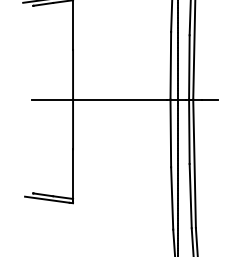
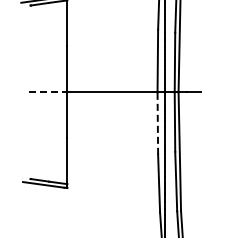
line: (52, 99) -> (48, 92), solid -> dashed
line: (170, 133) -> (157, 123), solid -> dashed

